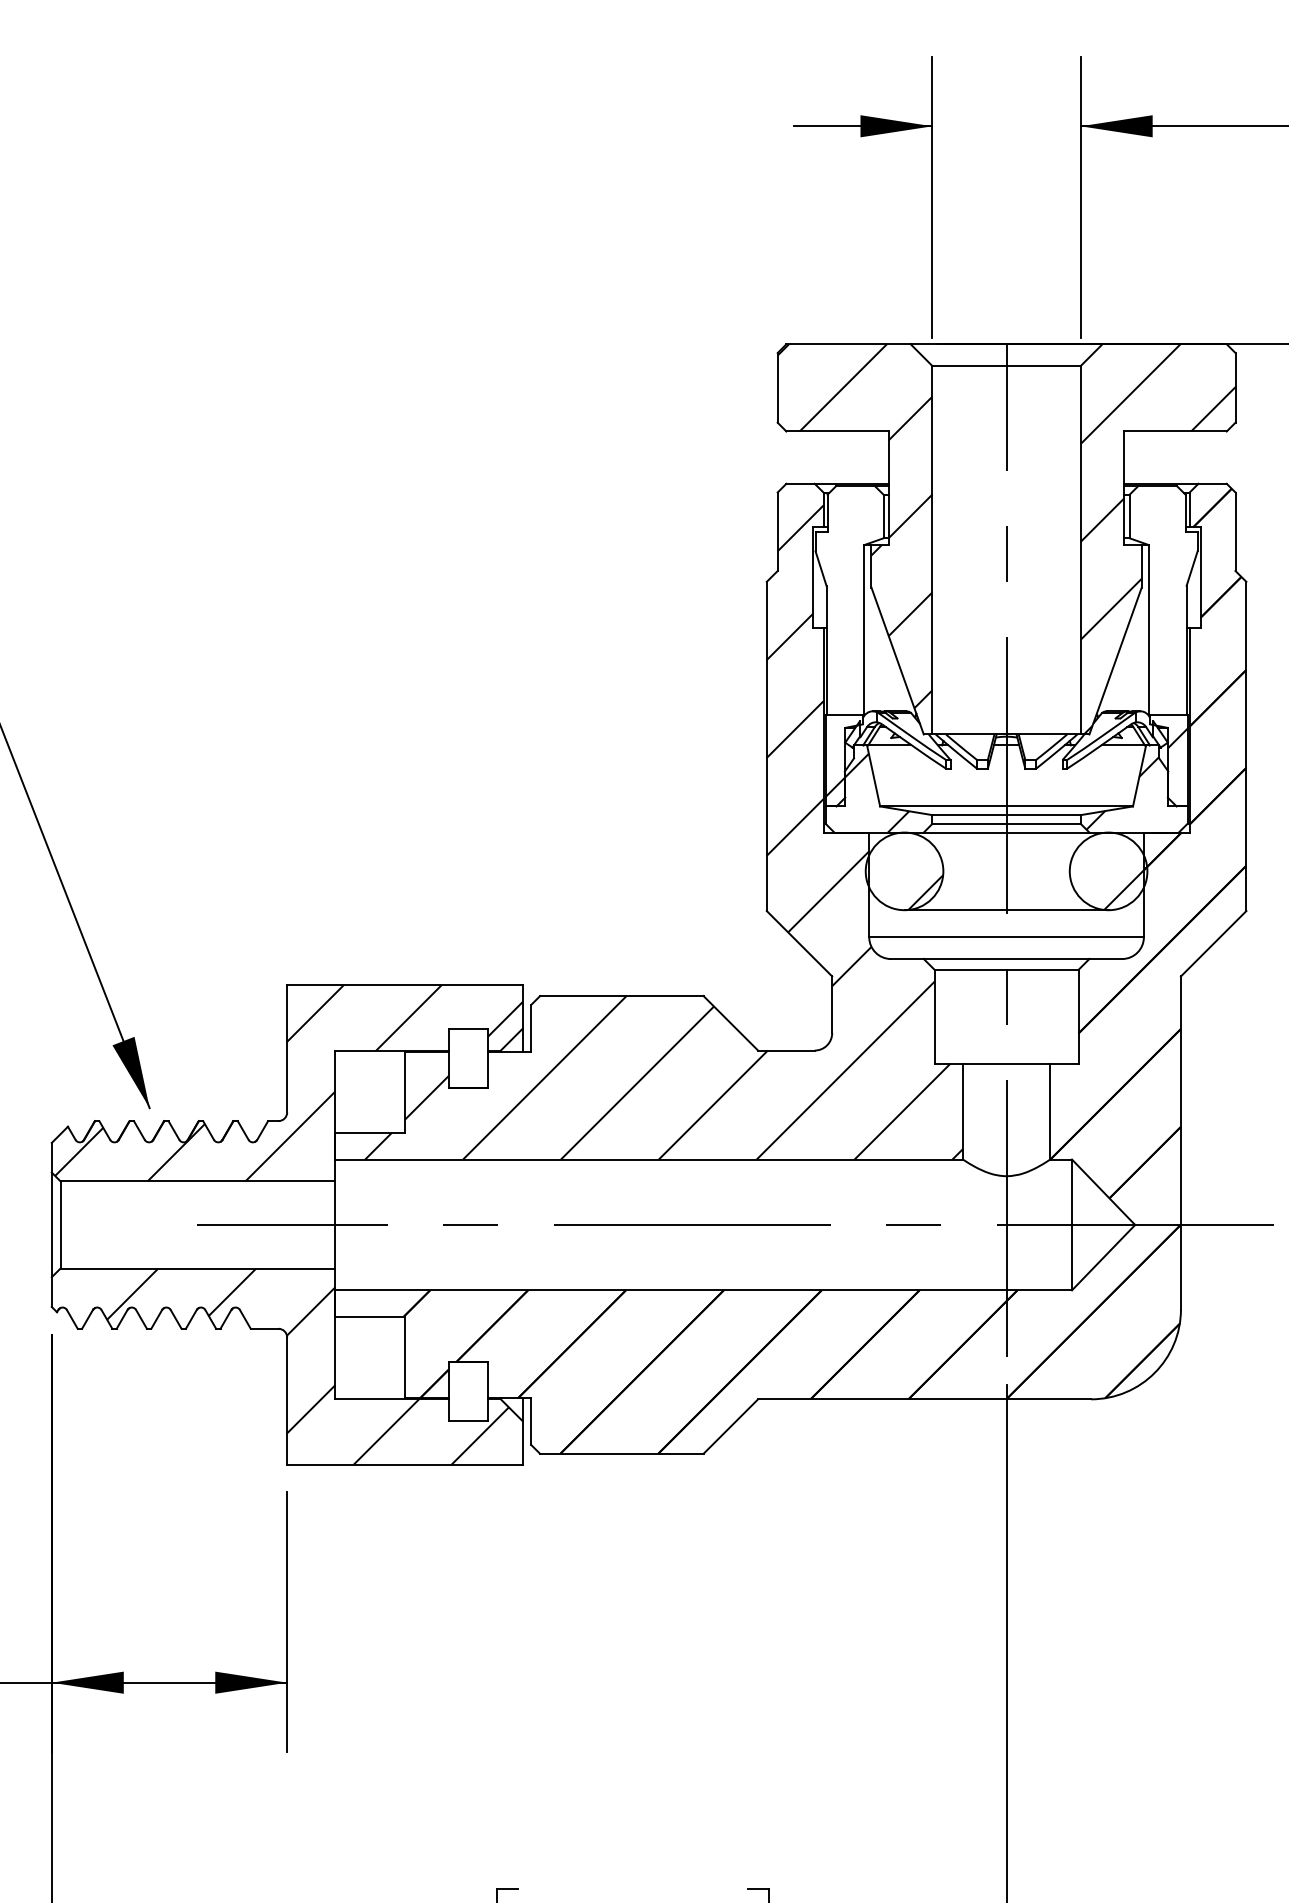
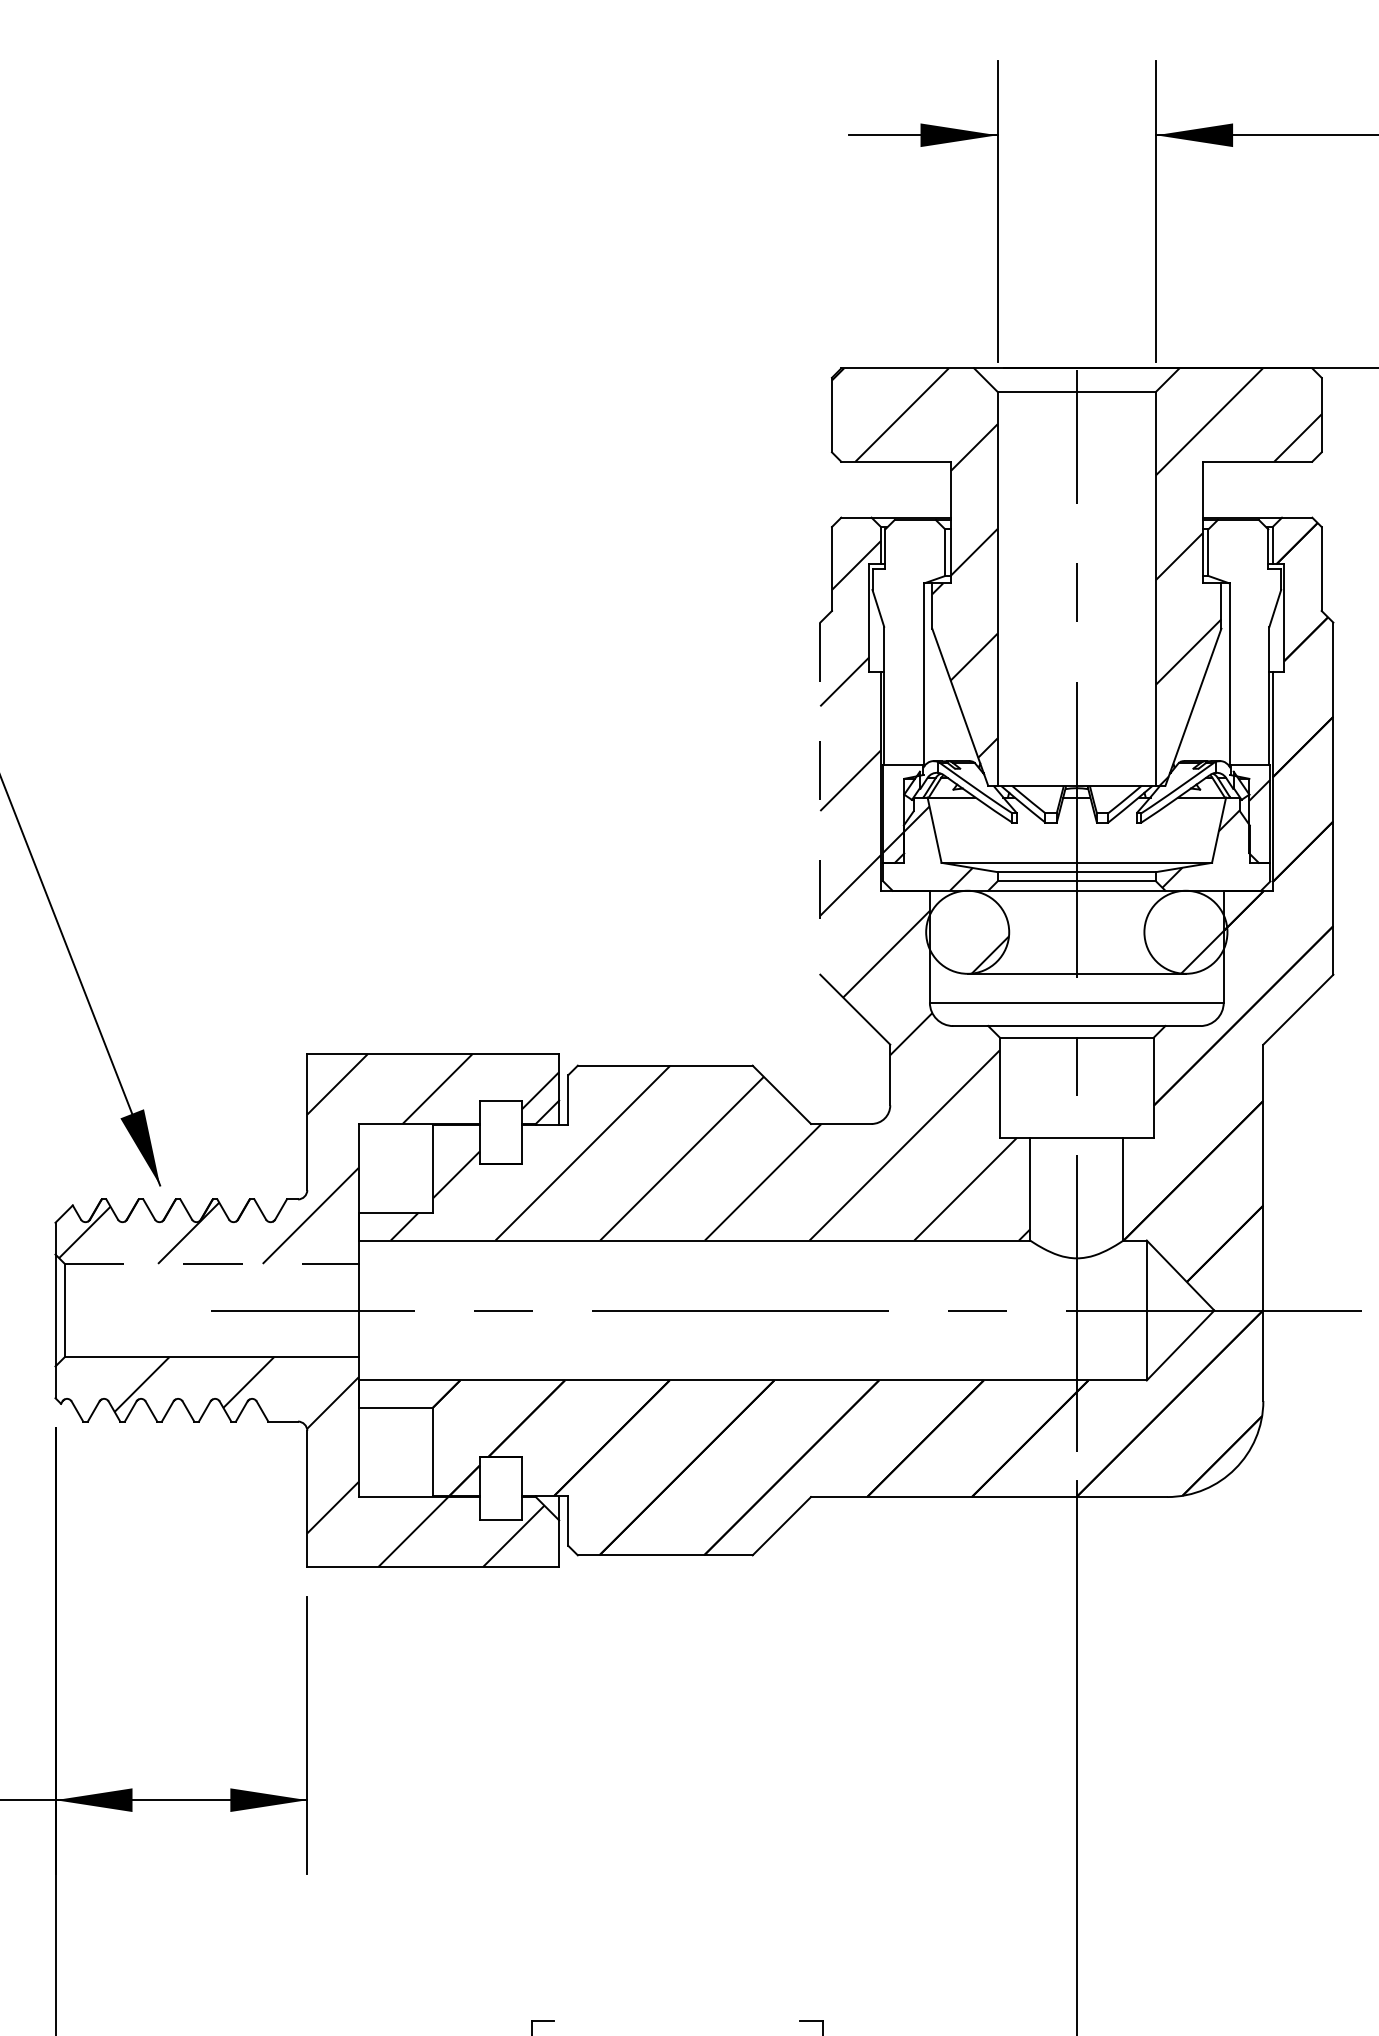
line: (766, 746) -> (820, 798), solid -> dashed
line: (198, 1181) -> (212, 1264), solid -> dashed

